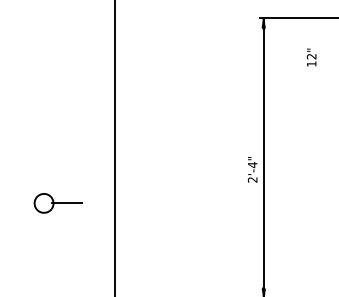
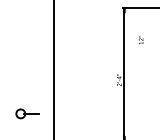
text: (310, 58) -> (140, 40), moved
part: (58, 202) -> (27, 113), moved

